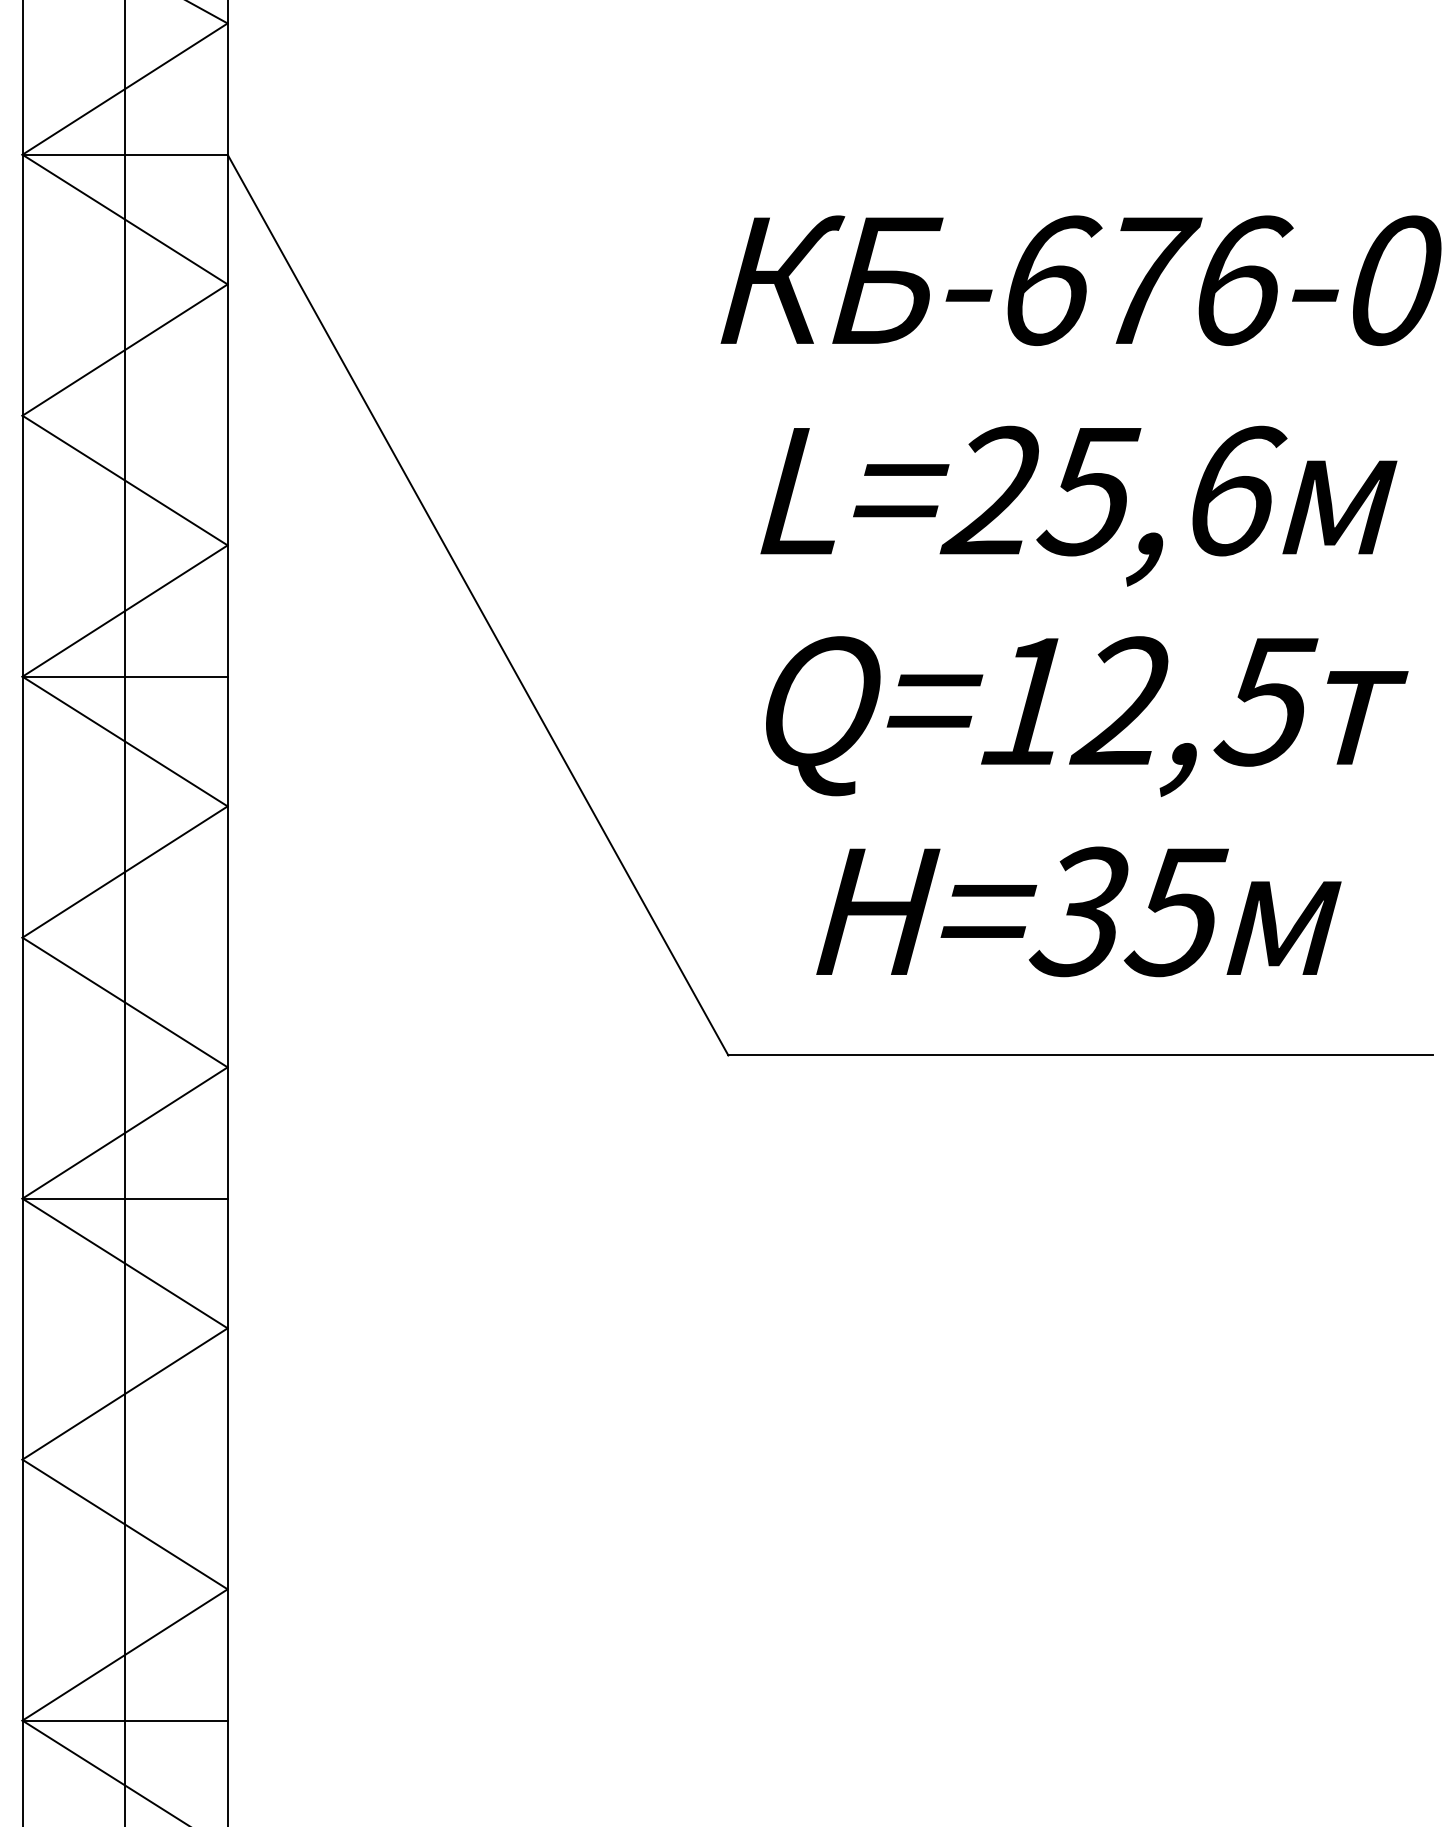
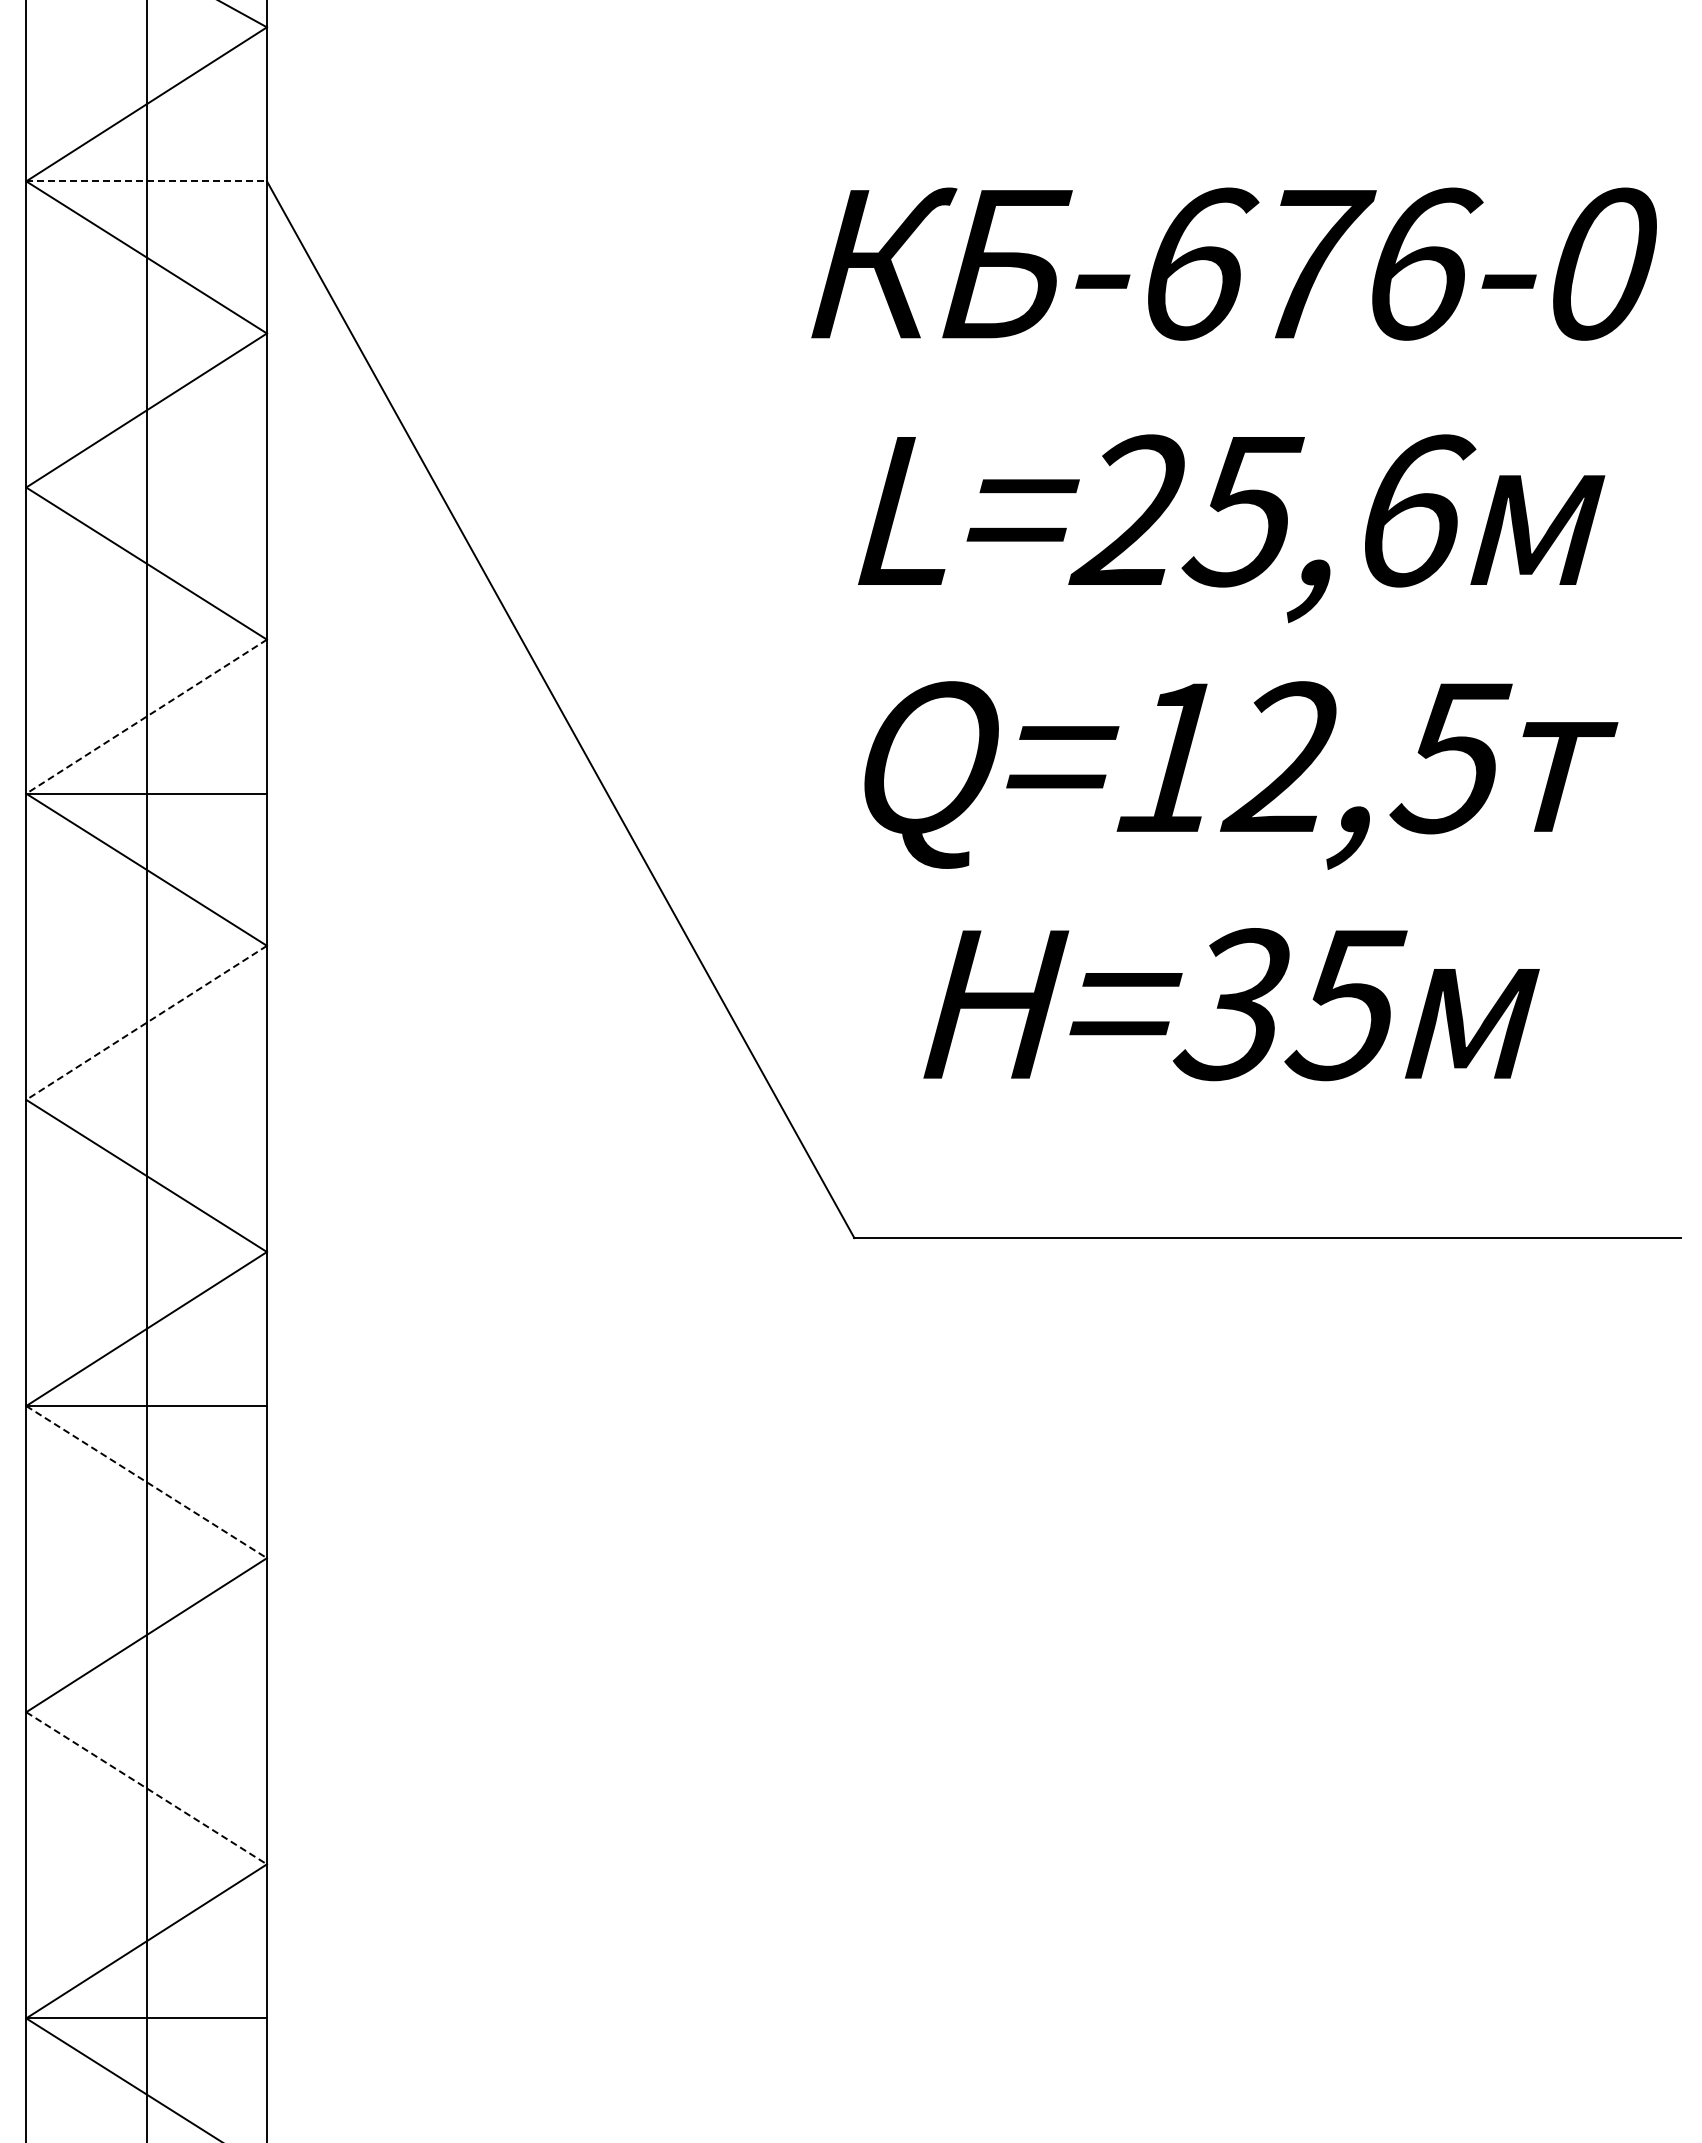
line: (125, 154) -> (147, 181), solid -> dashed
text: (1080, 596) -> (1233, 634), moved
line: (124, 610) -> (146, 716), solid -> dashed
line: (124, 871) -> (146, 1022), solid -> dashed
line: (125, 1263) -> (147, 1482), solid -> dashed
line: (125, 1524) -> (147, 1788), solid -> dashed

